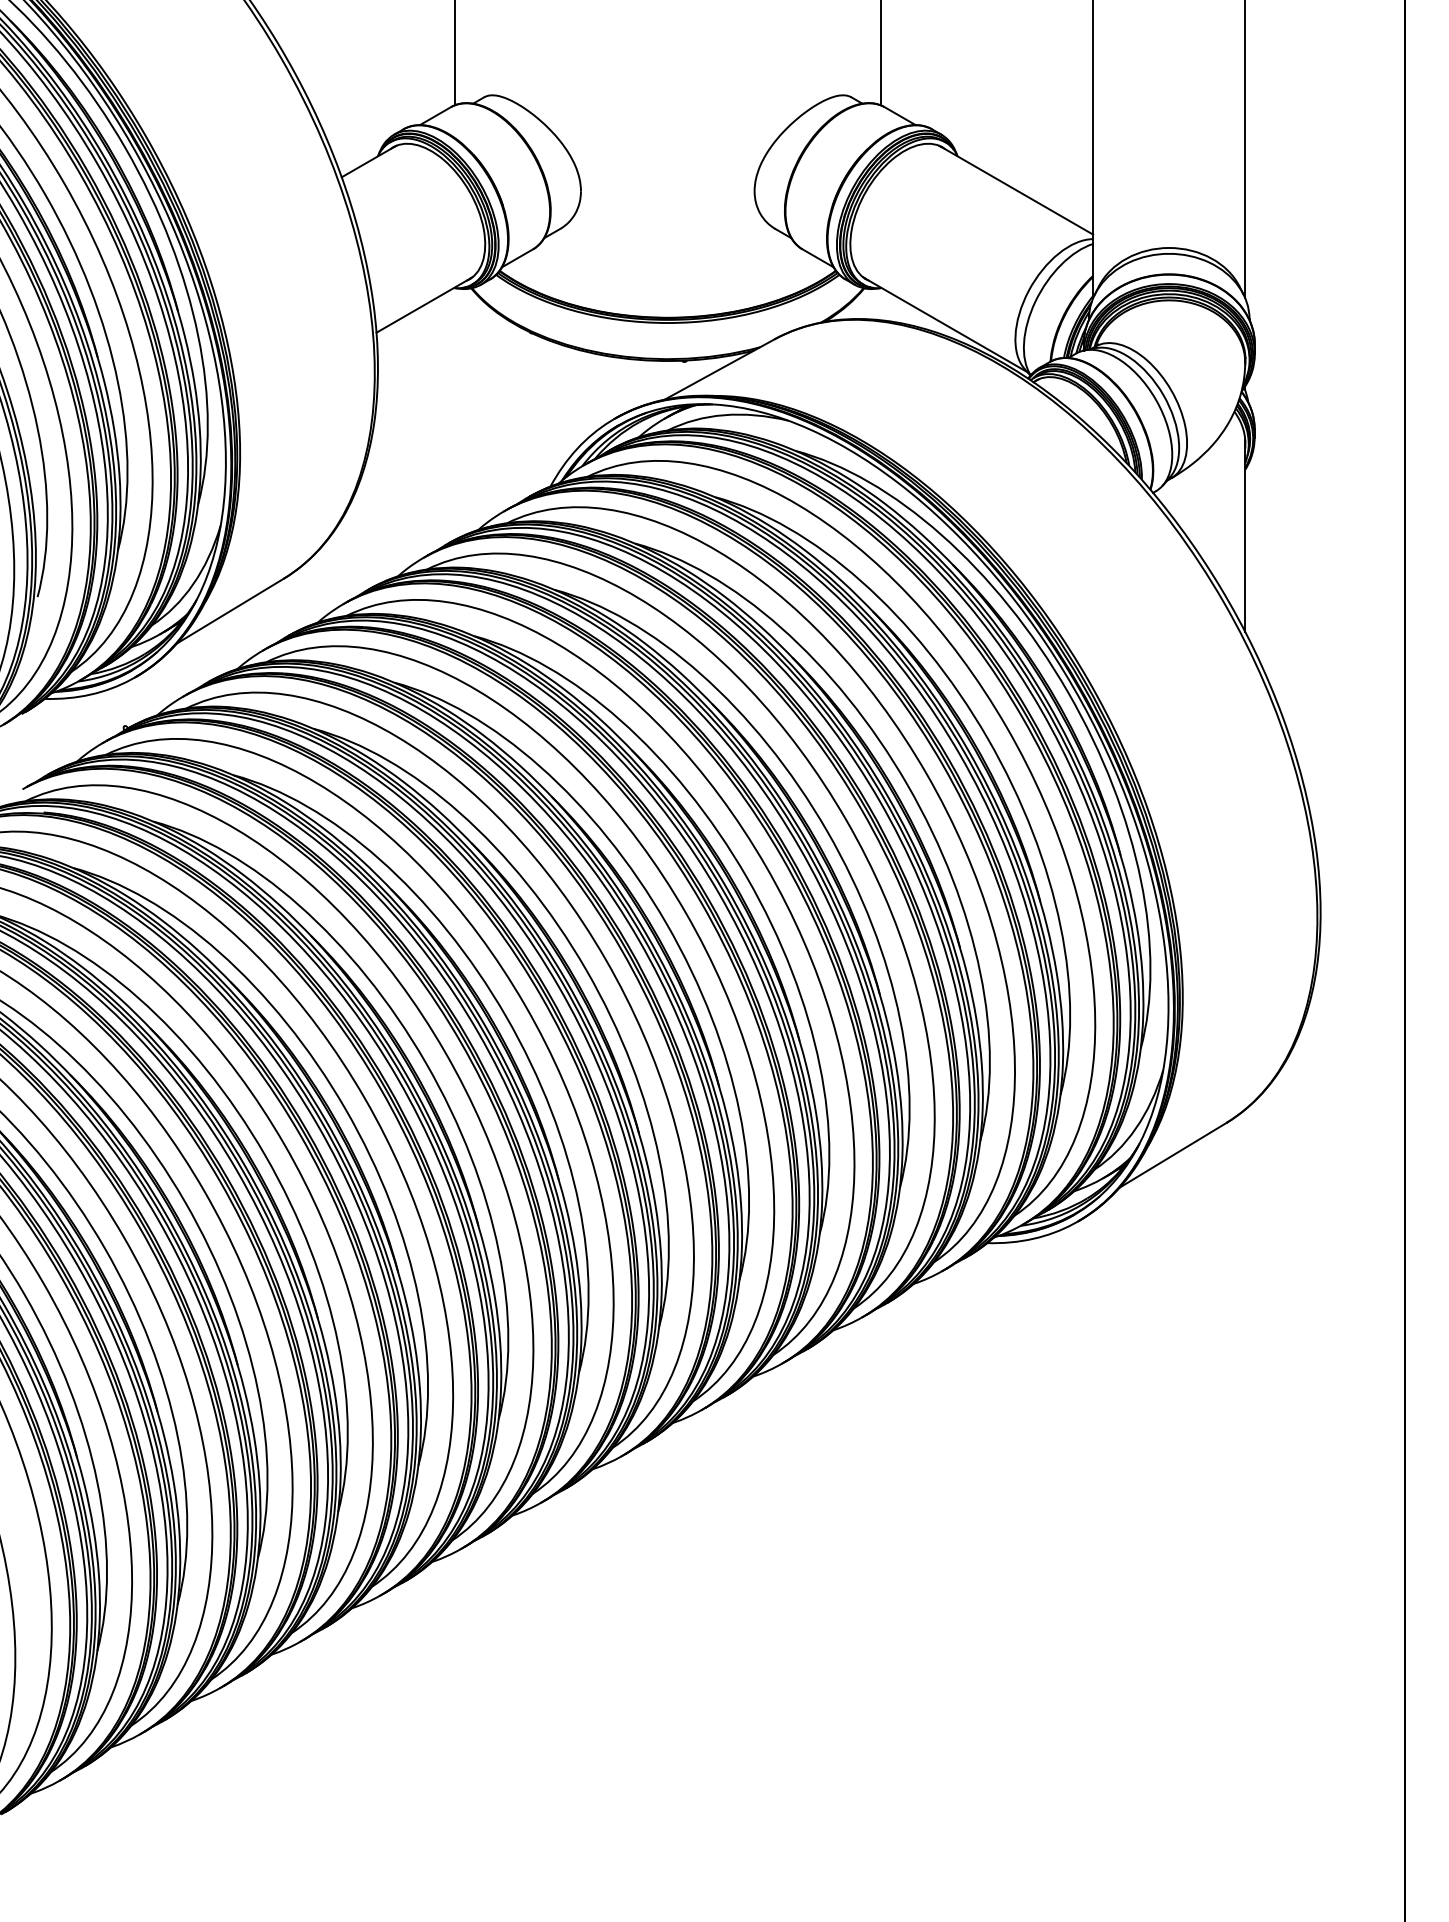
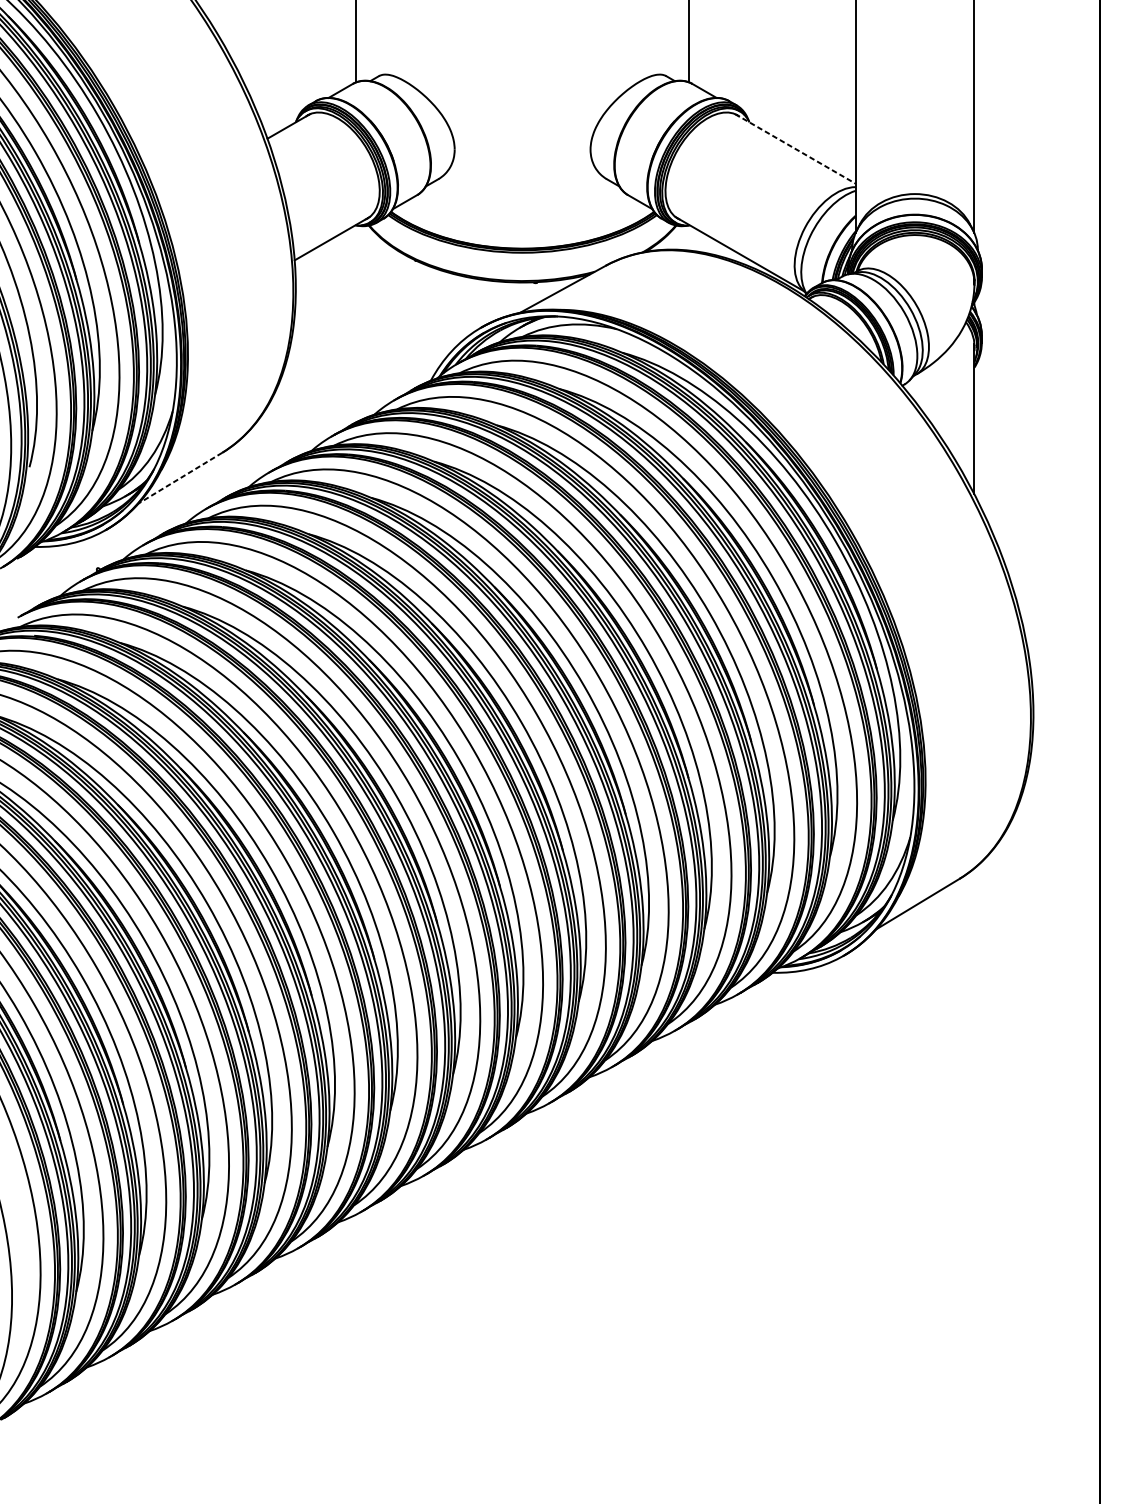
line: (1016, 190) -> (795, 149), solid -> dashed
line: (230, 611) -> (180, 478), solid -> dashed

